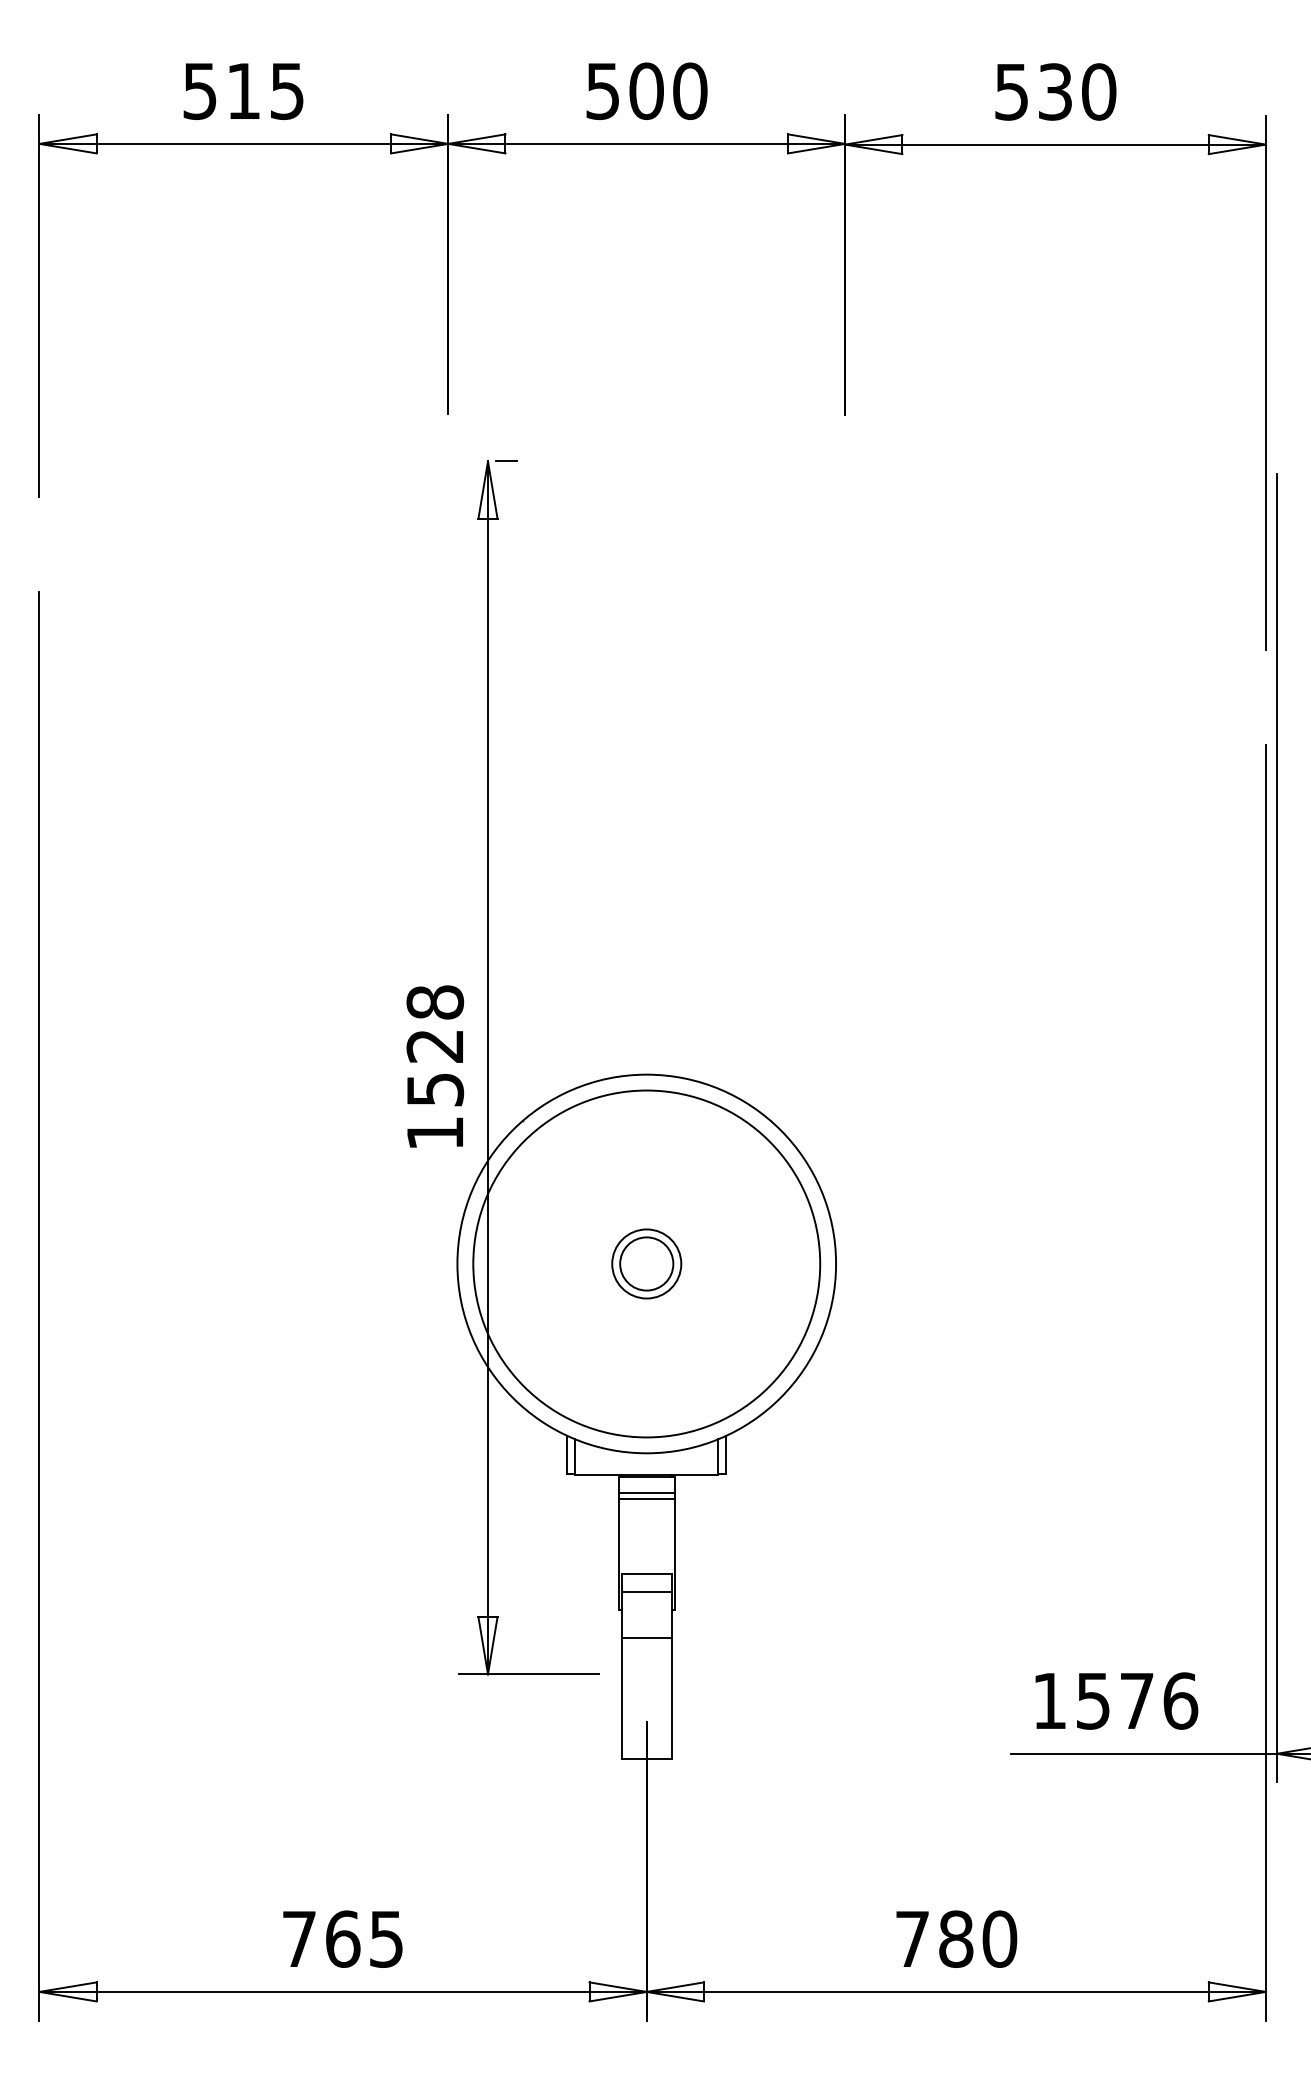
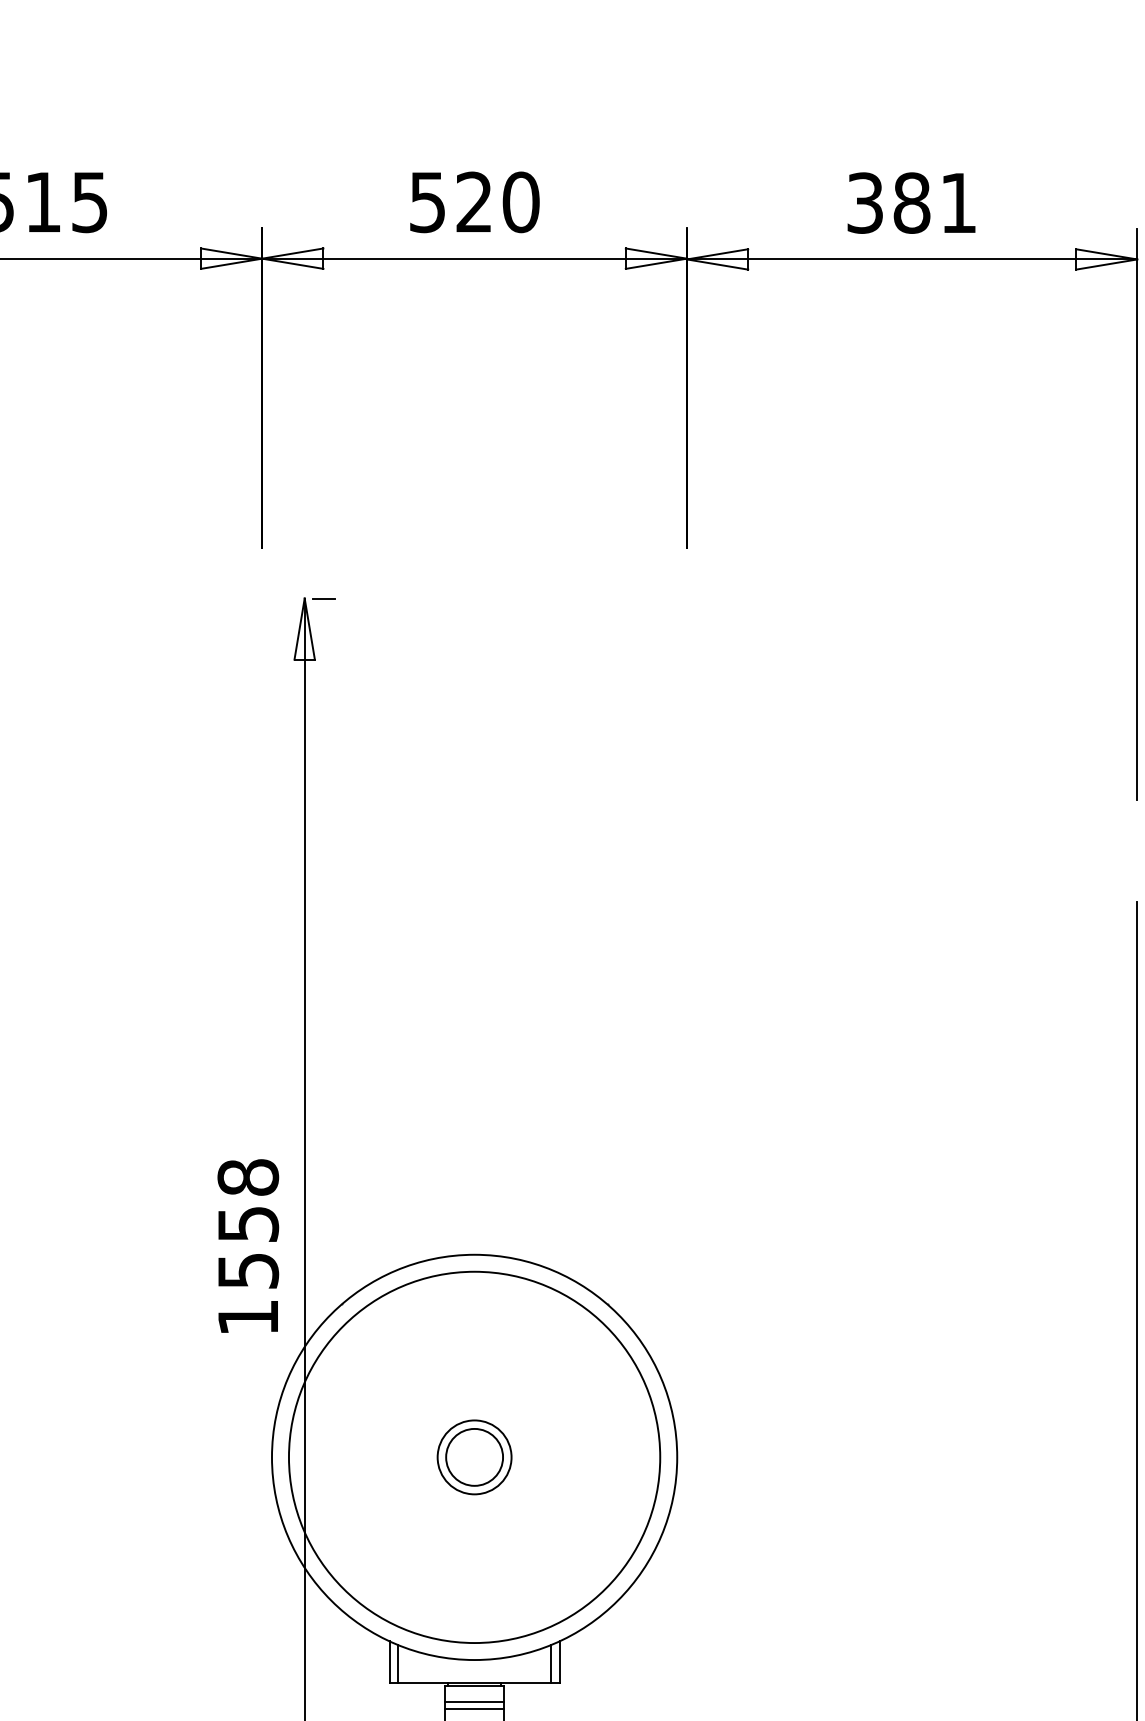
text: (646, 91) -> (474, 202), 500 -> 520
text: (1055, 91) -> (912, 202), 530 -> 381
text: (435, 1046) -> (248, 1224), 1528 -> 1558

